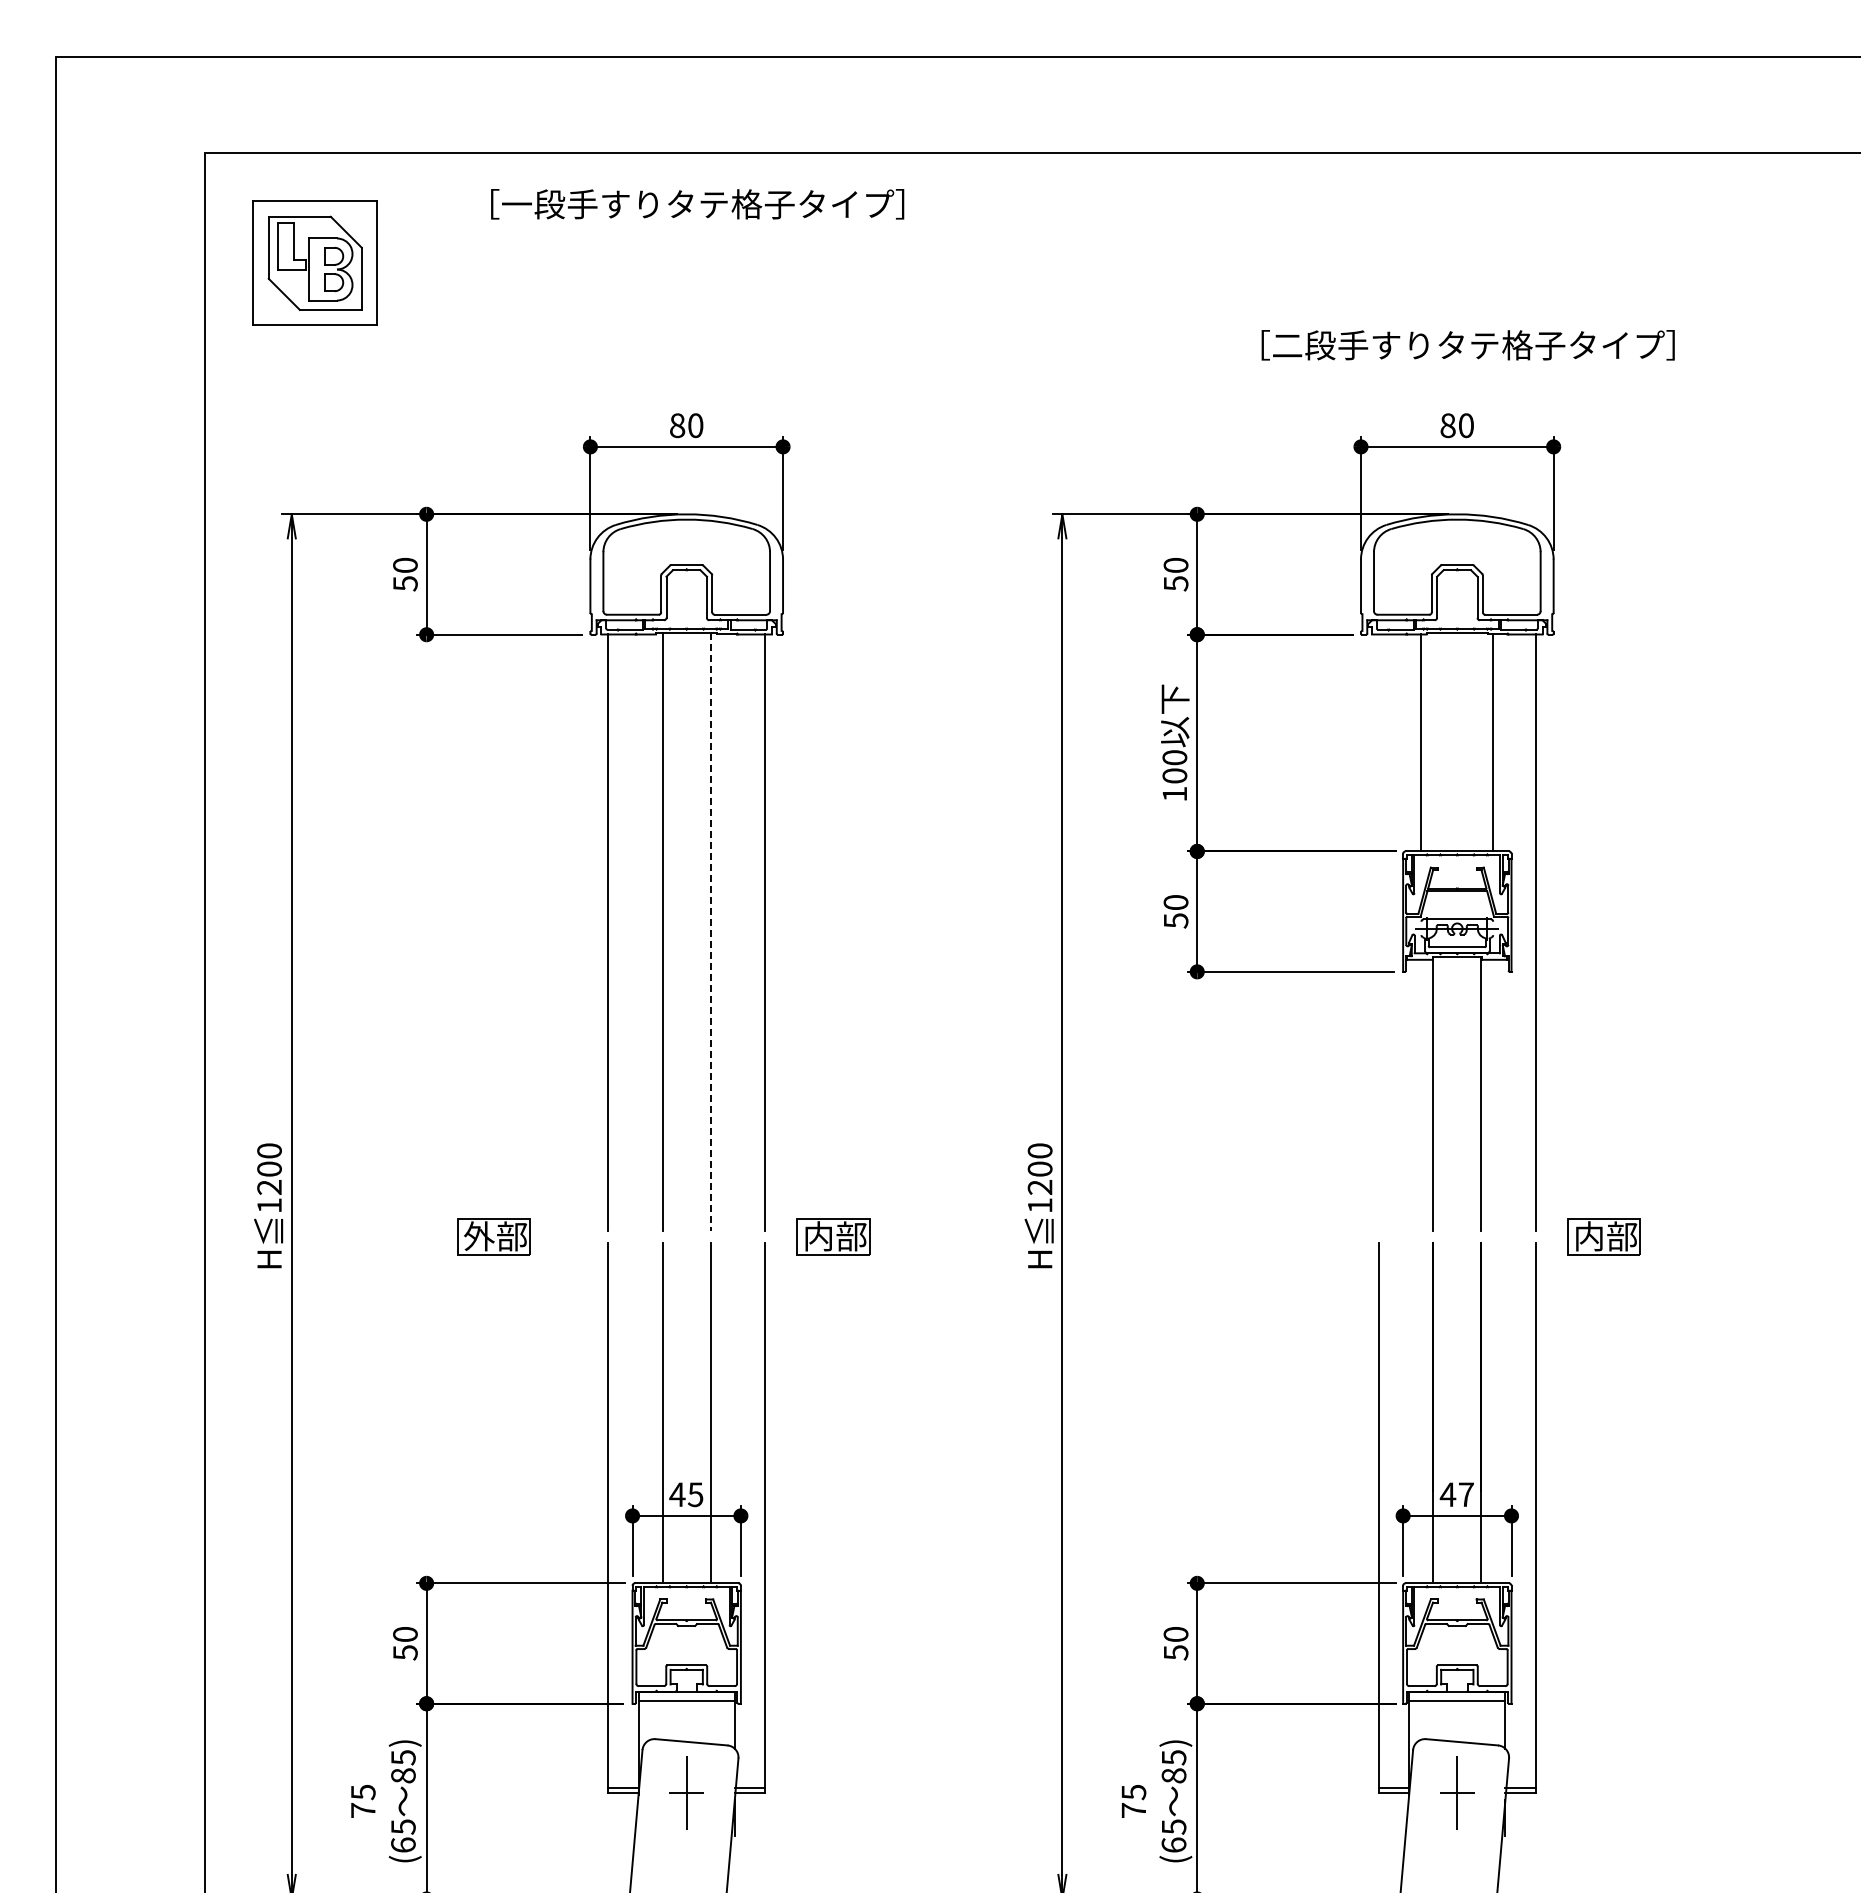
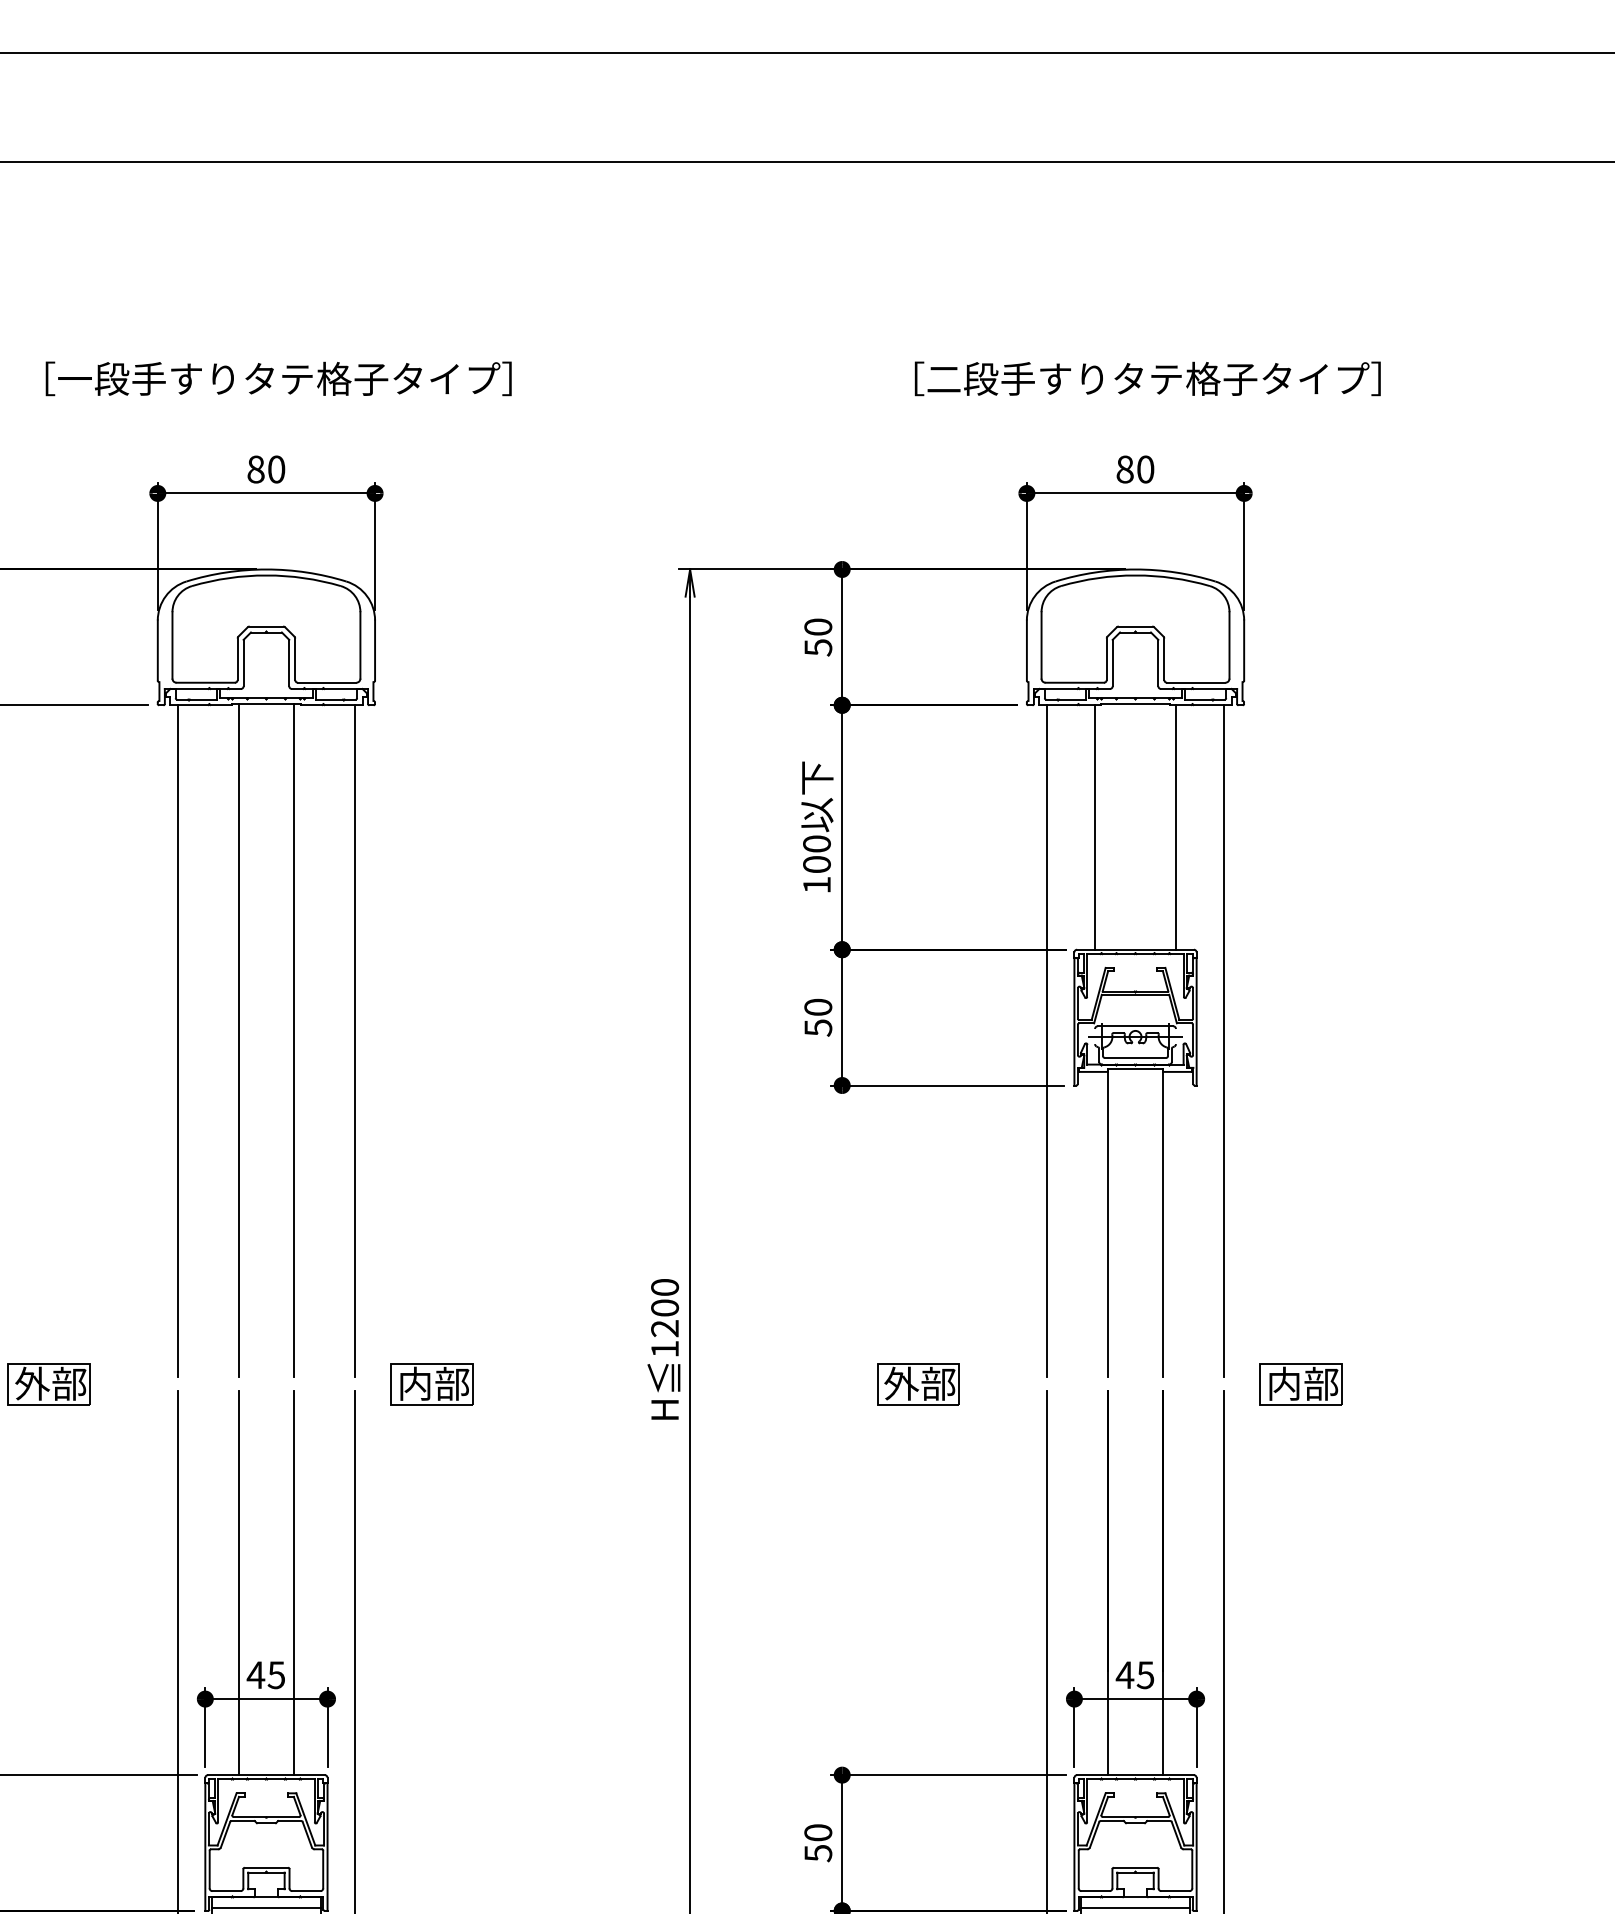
text: (697, 204) -> (278, 379), moved
line: (710, 932) -> (293, 1041), dashed -> solid
line: (1379, 932) -> (1047, 1041), added
part: (1264, 1236) -> (918, 1383), added
text: (1465, 1494) -> (1144, 1674), 47 -> 45

